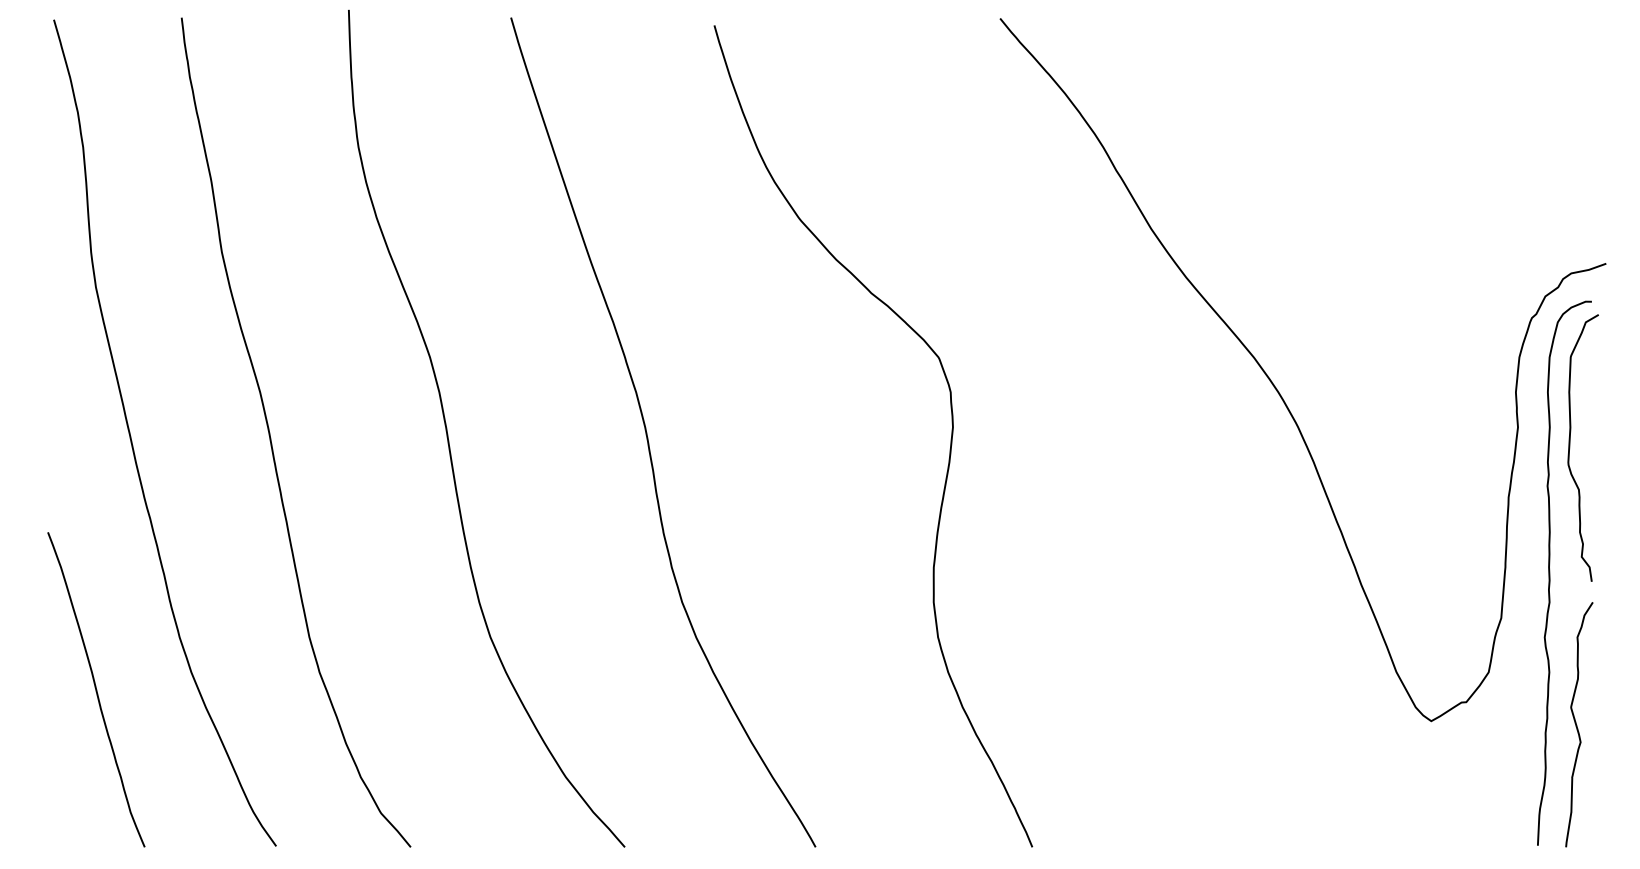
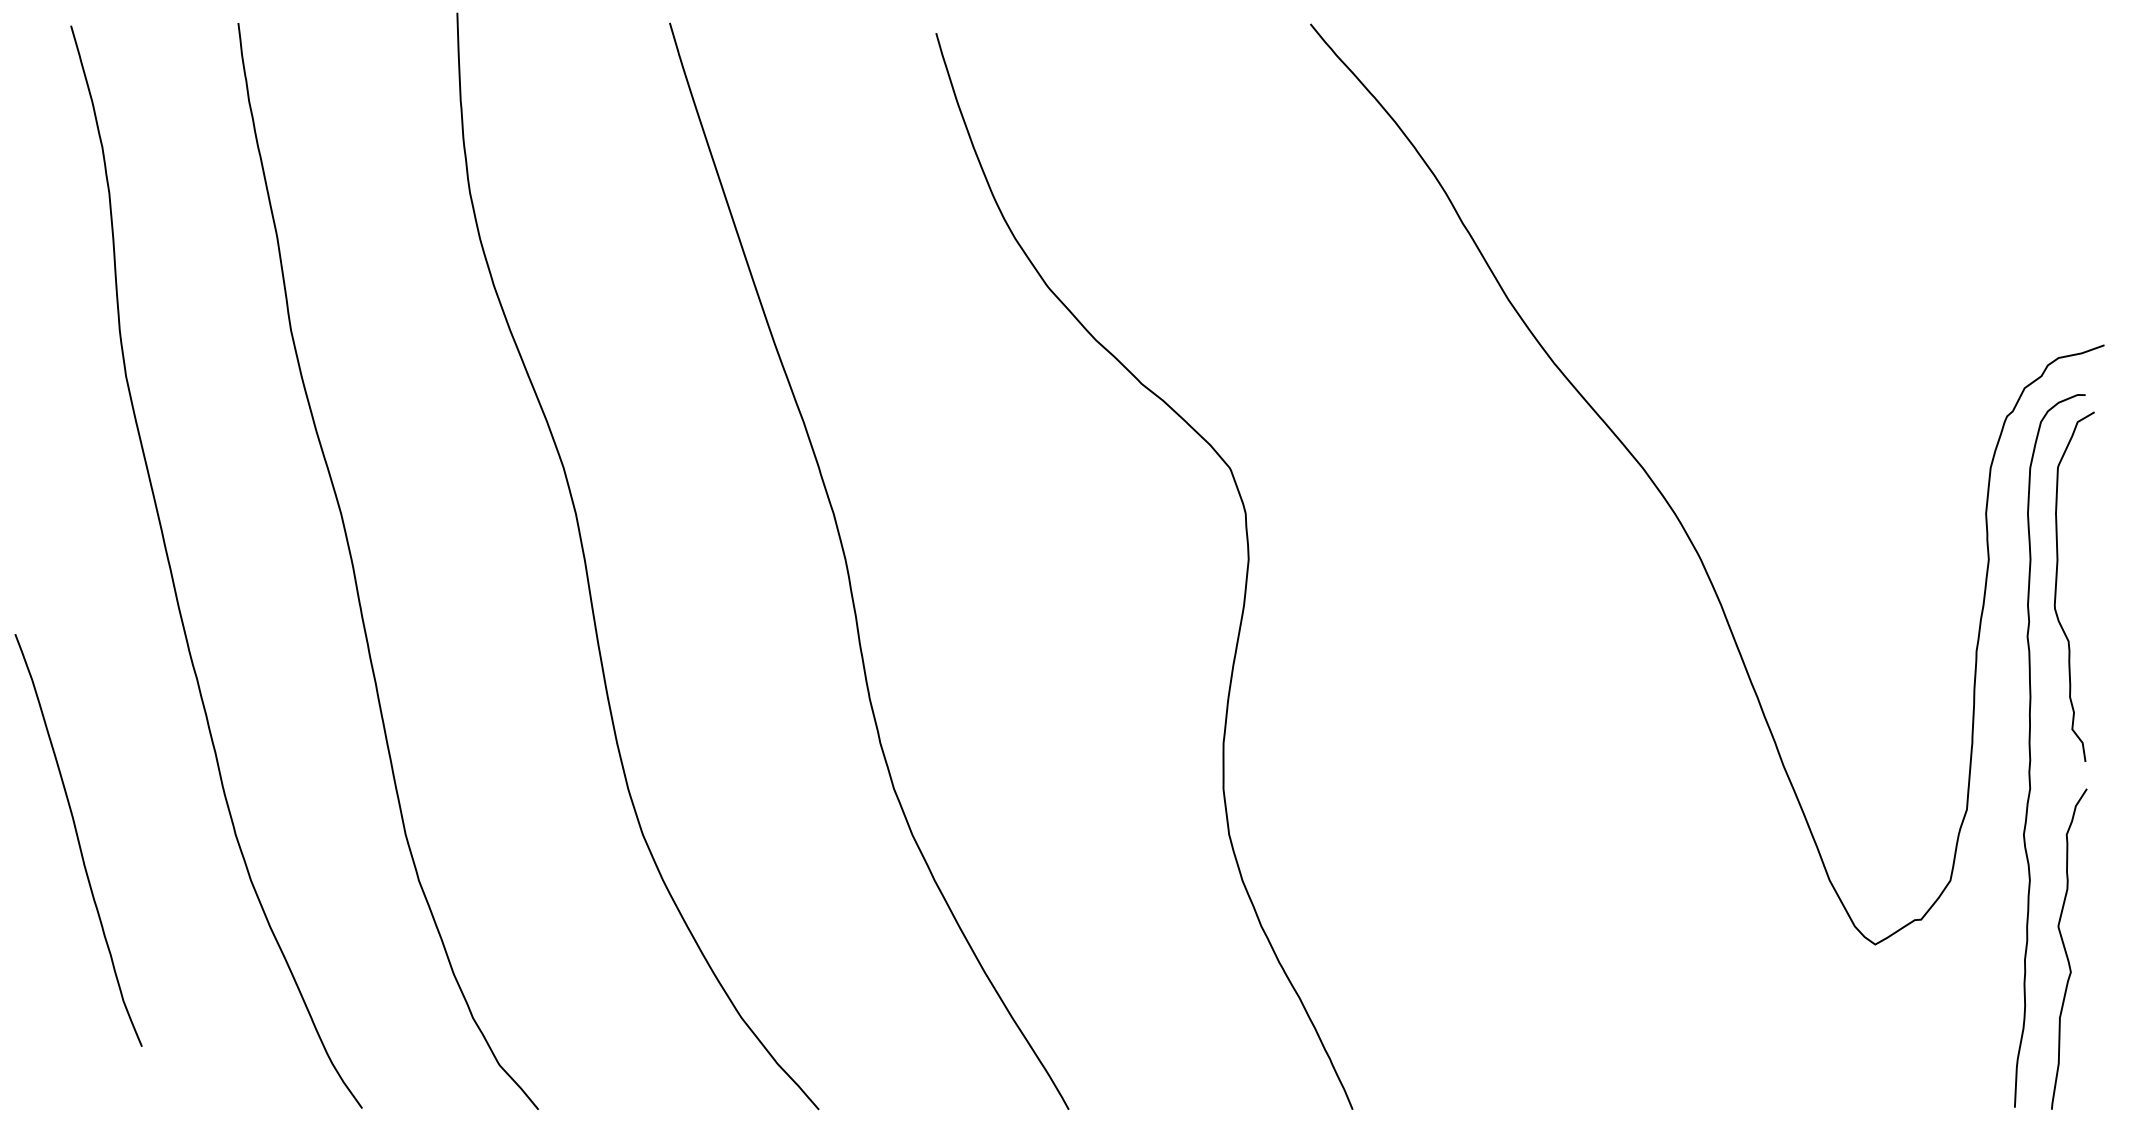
curve: (96, 689) -> (78, 840), moved

